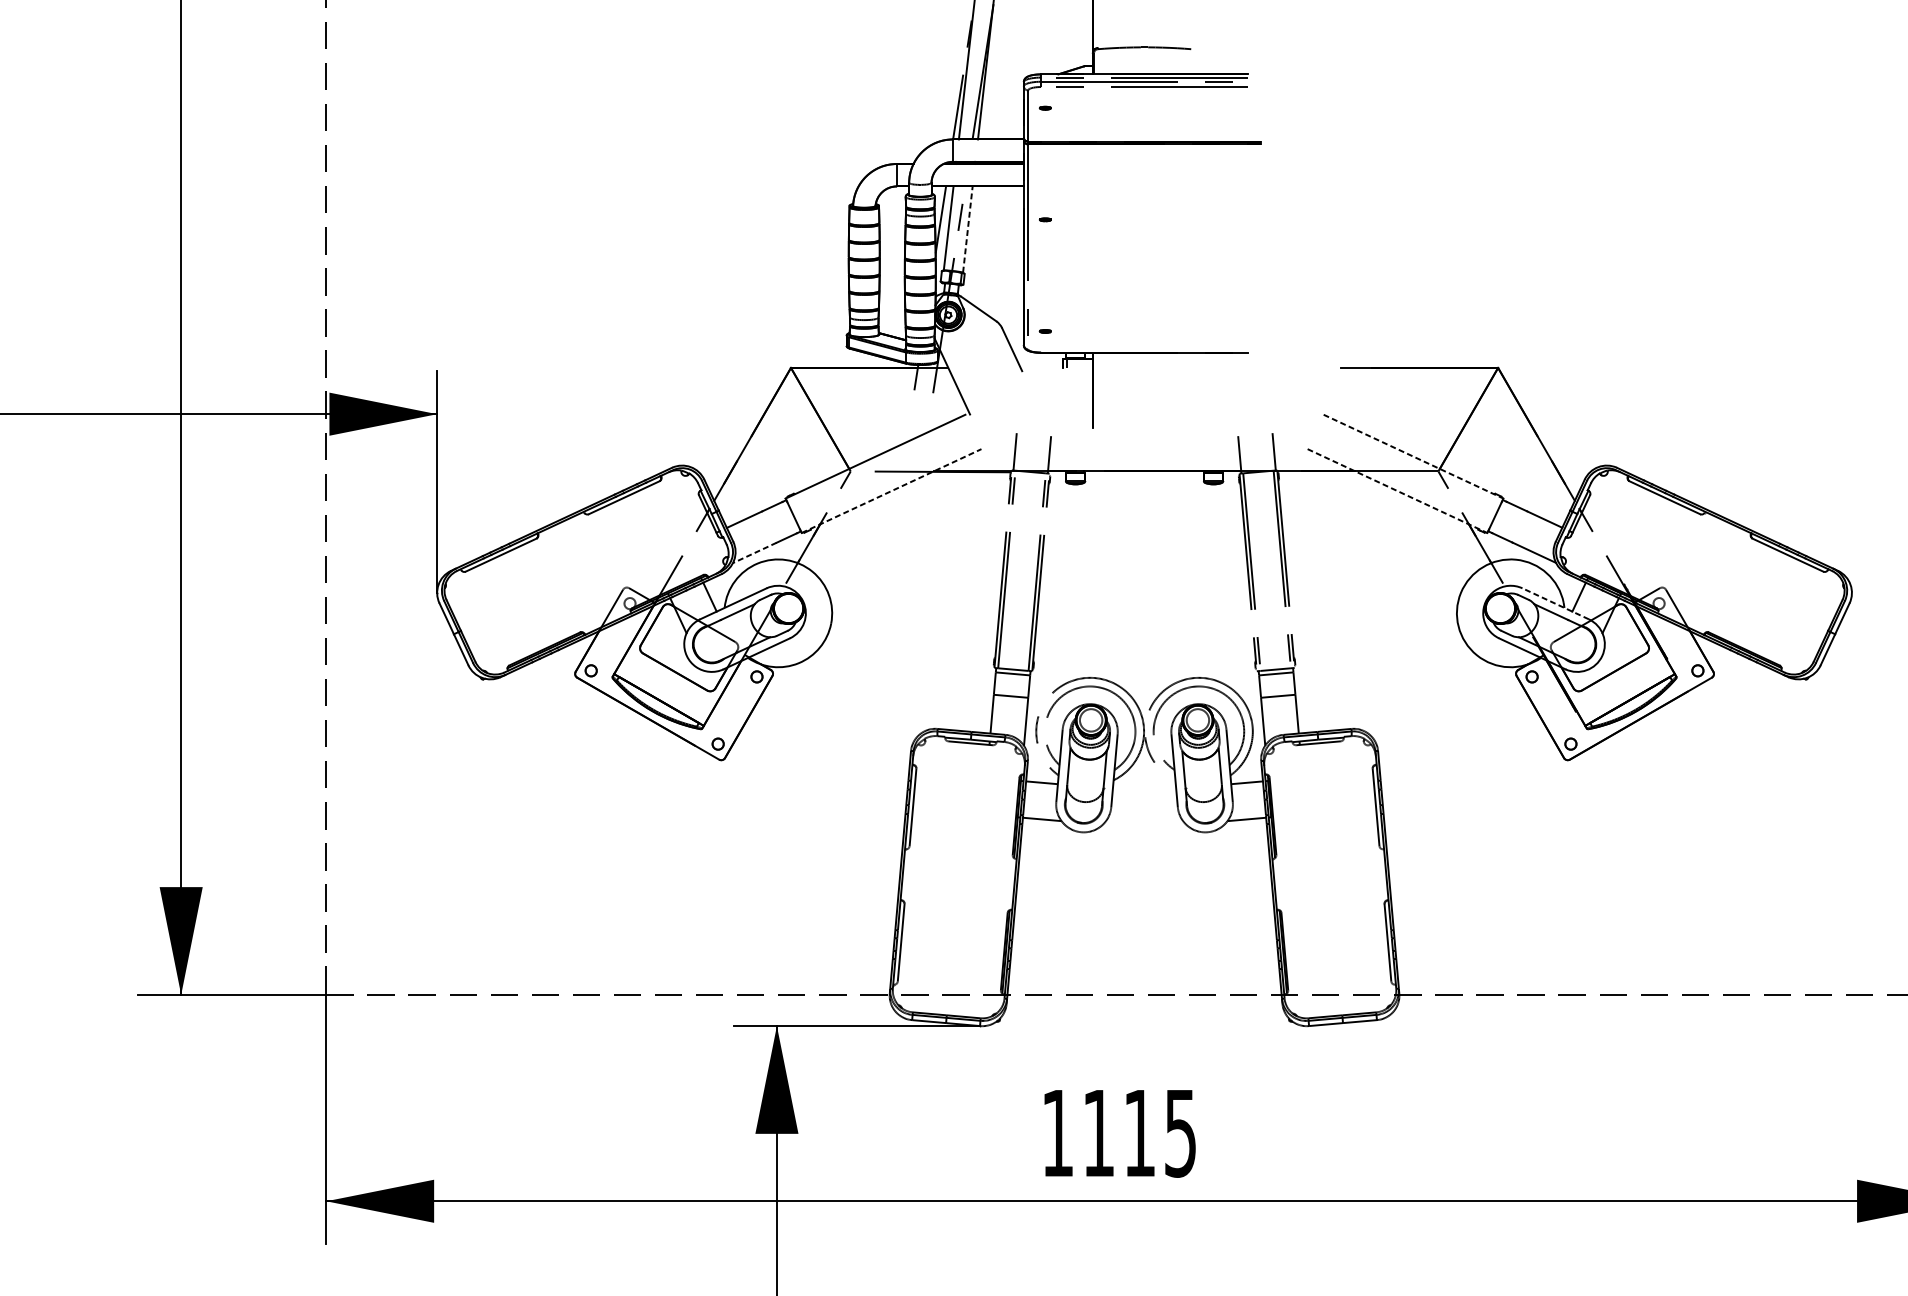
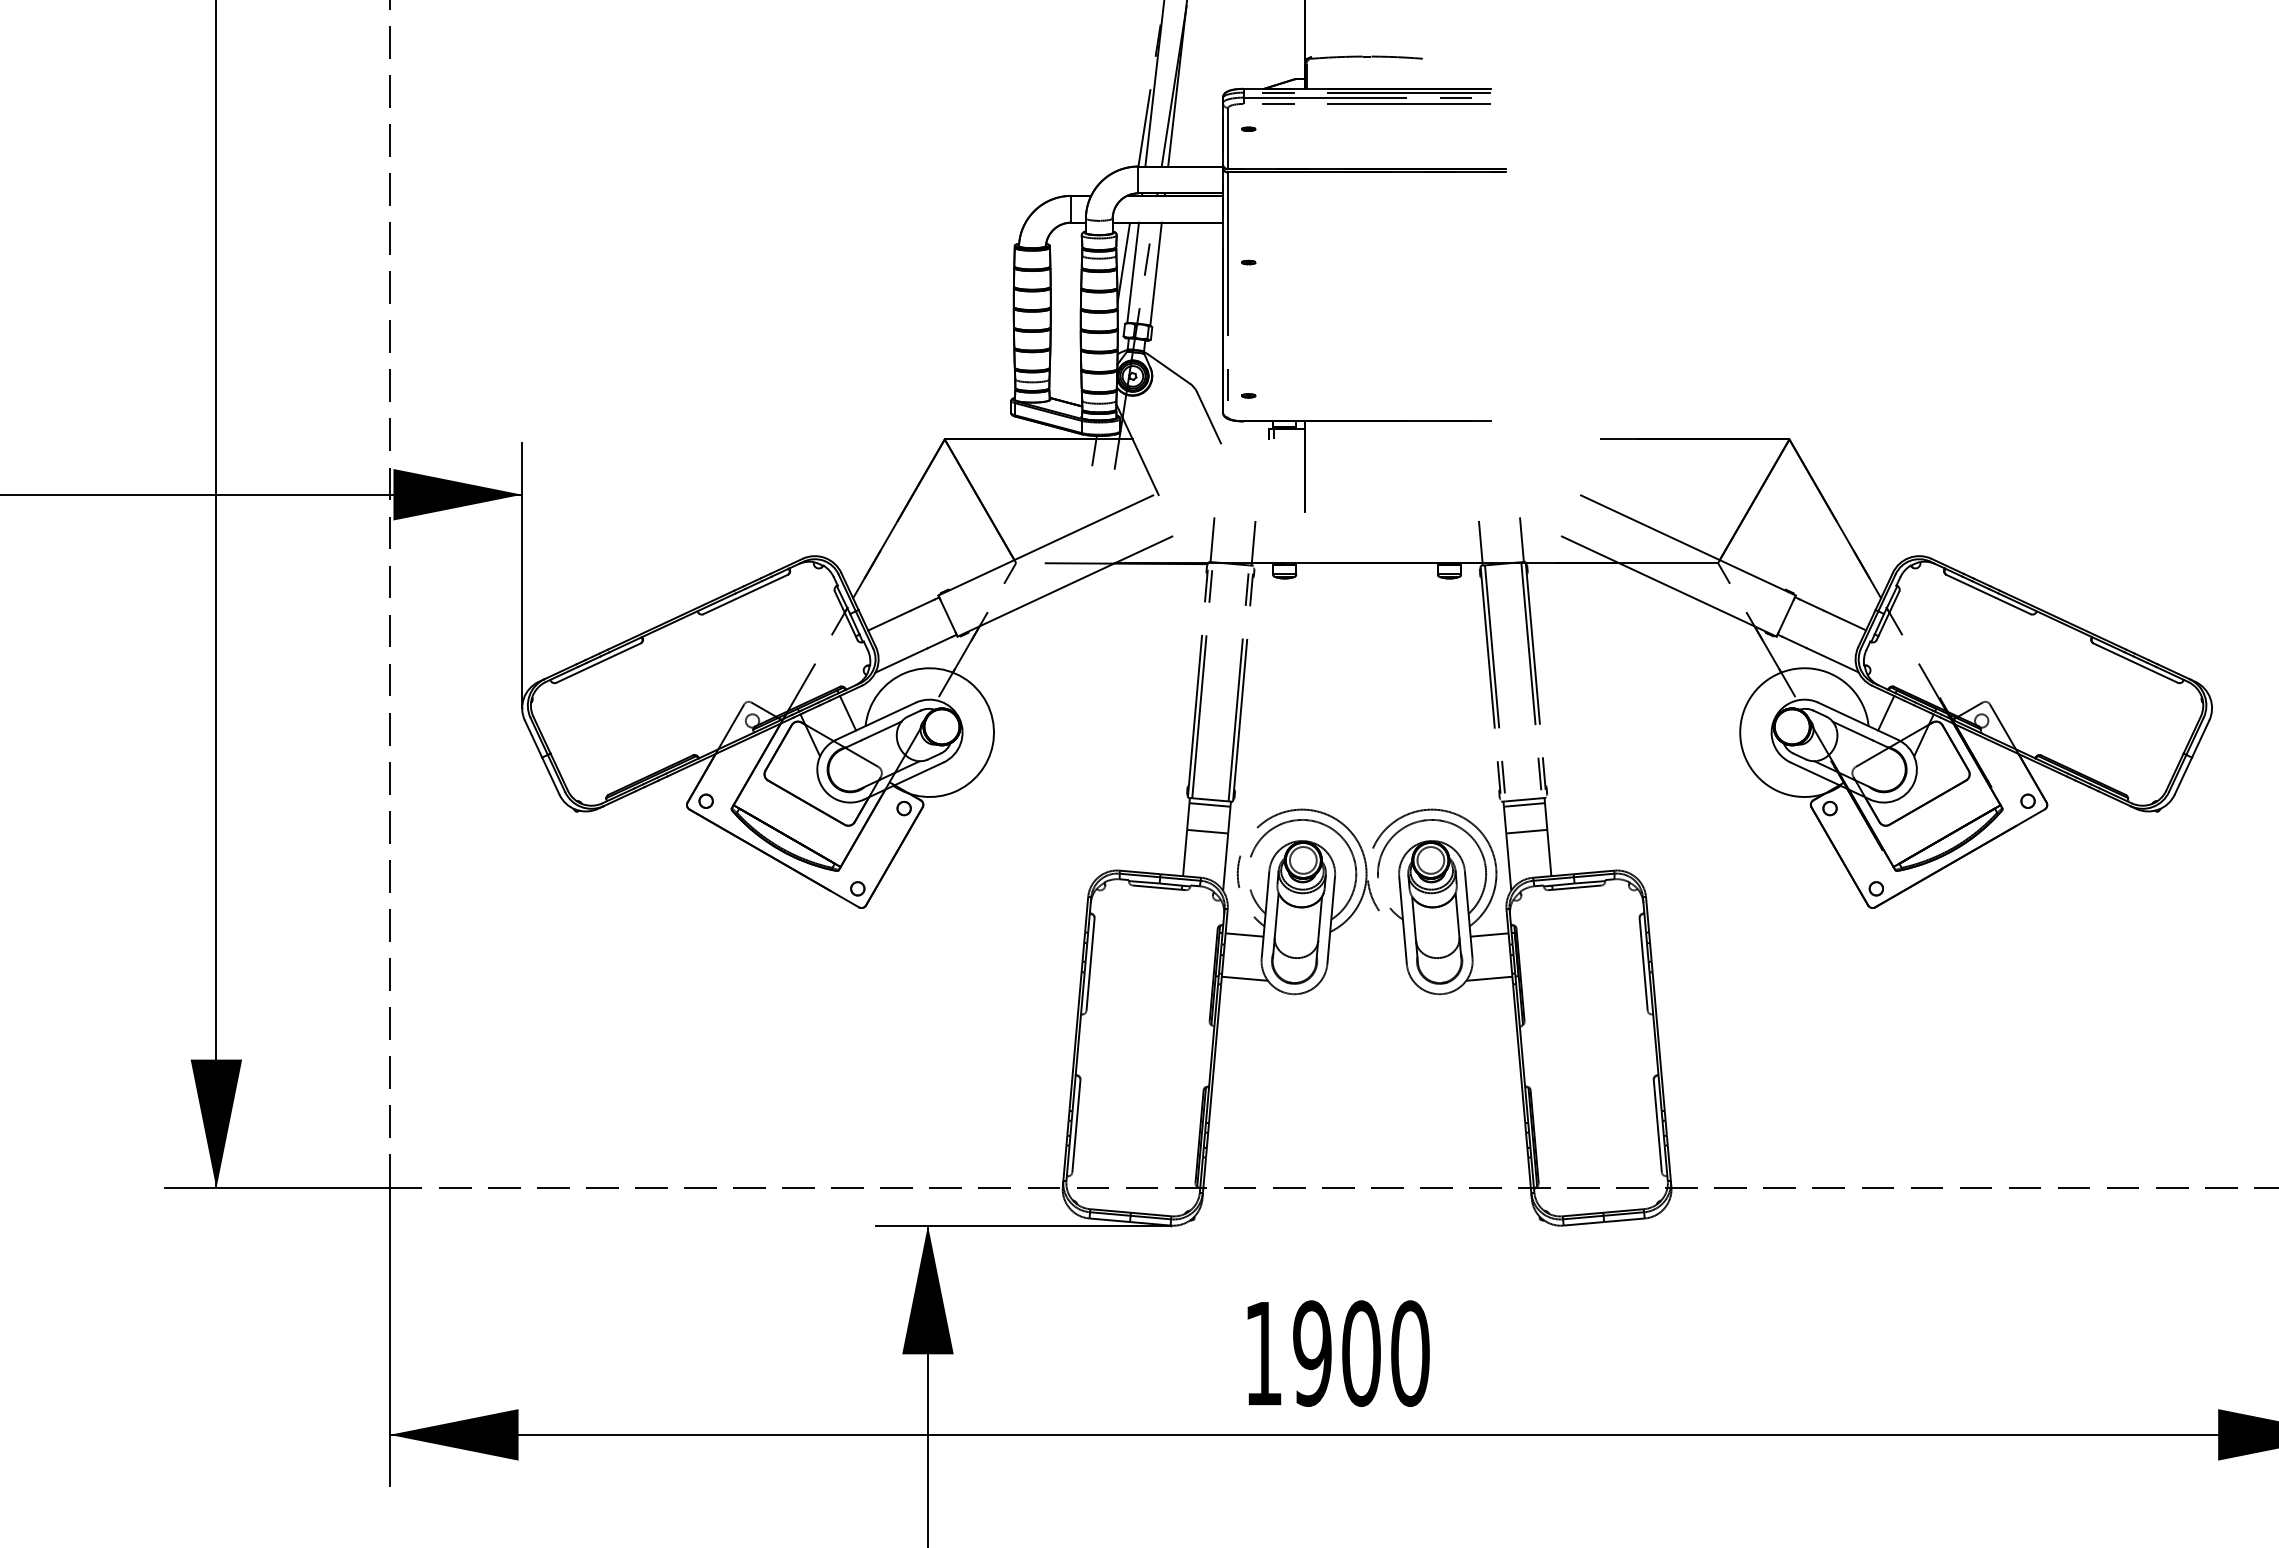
line: (968, 229) -> (1156, 274), dashed -> solid
line: (1413, 456) -> (1688, 545), dashed -> solid
line: (892, 491) -> (1065, 586), dashed -> solid
line: (1397, 491) -> (1669, 586), dashed -> solid
line: (754, 552) -> (901, 660), dashed -> solid
line: (1555, 604) -> (1858, 721), dashed -> solid
text: (1139, 1133) -> (1361, 1353), 1115 -> 1900

